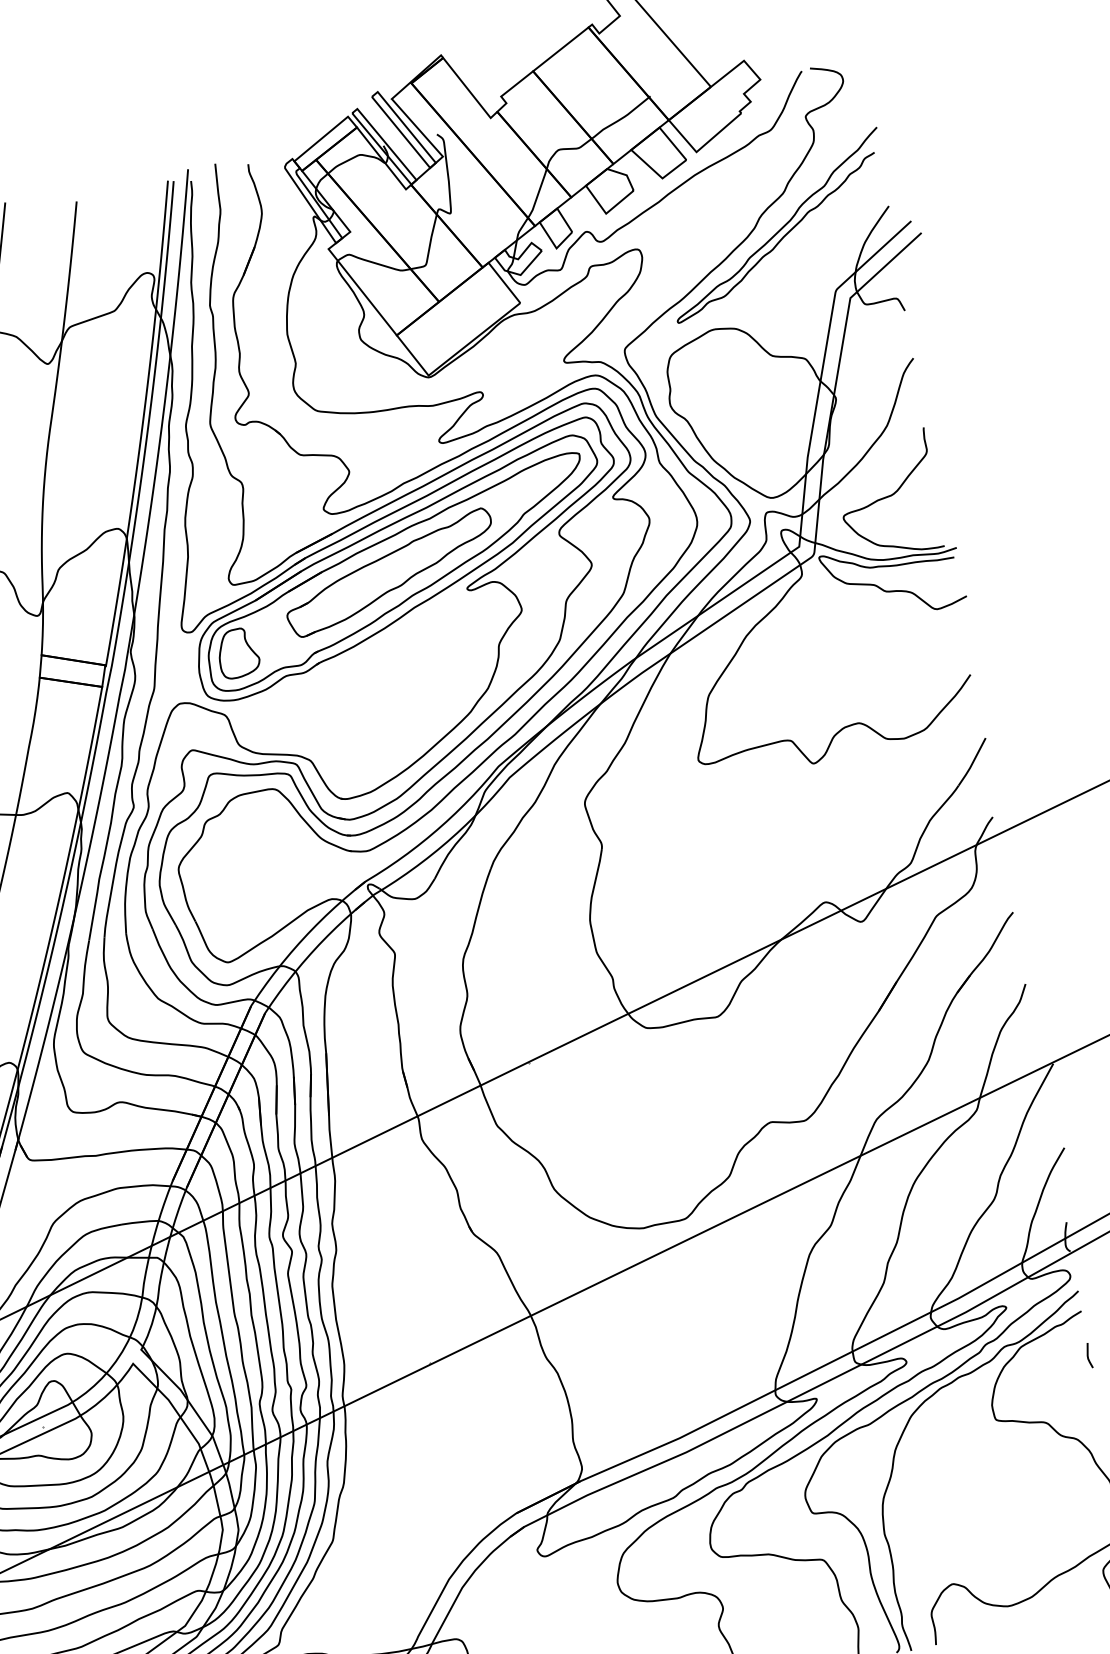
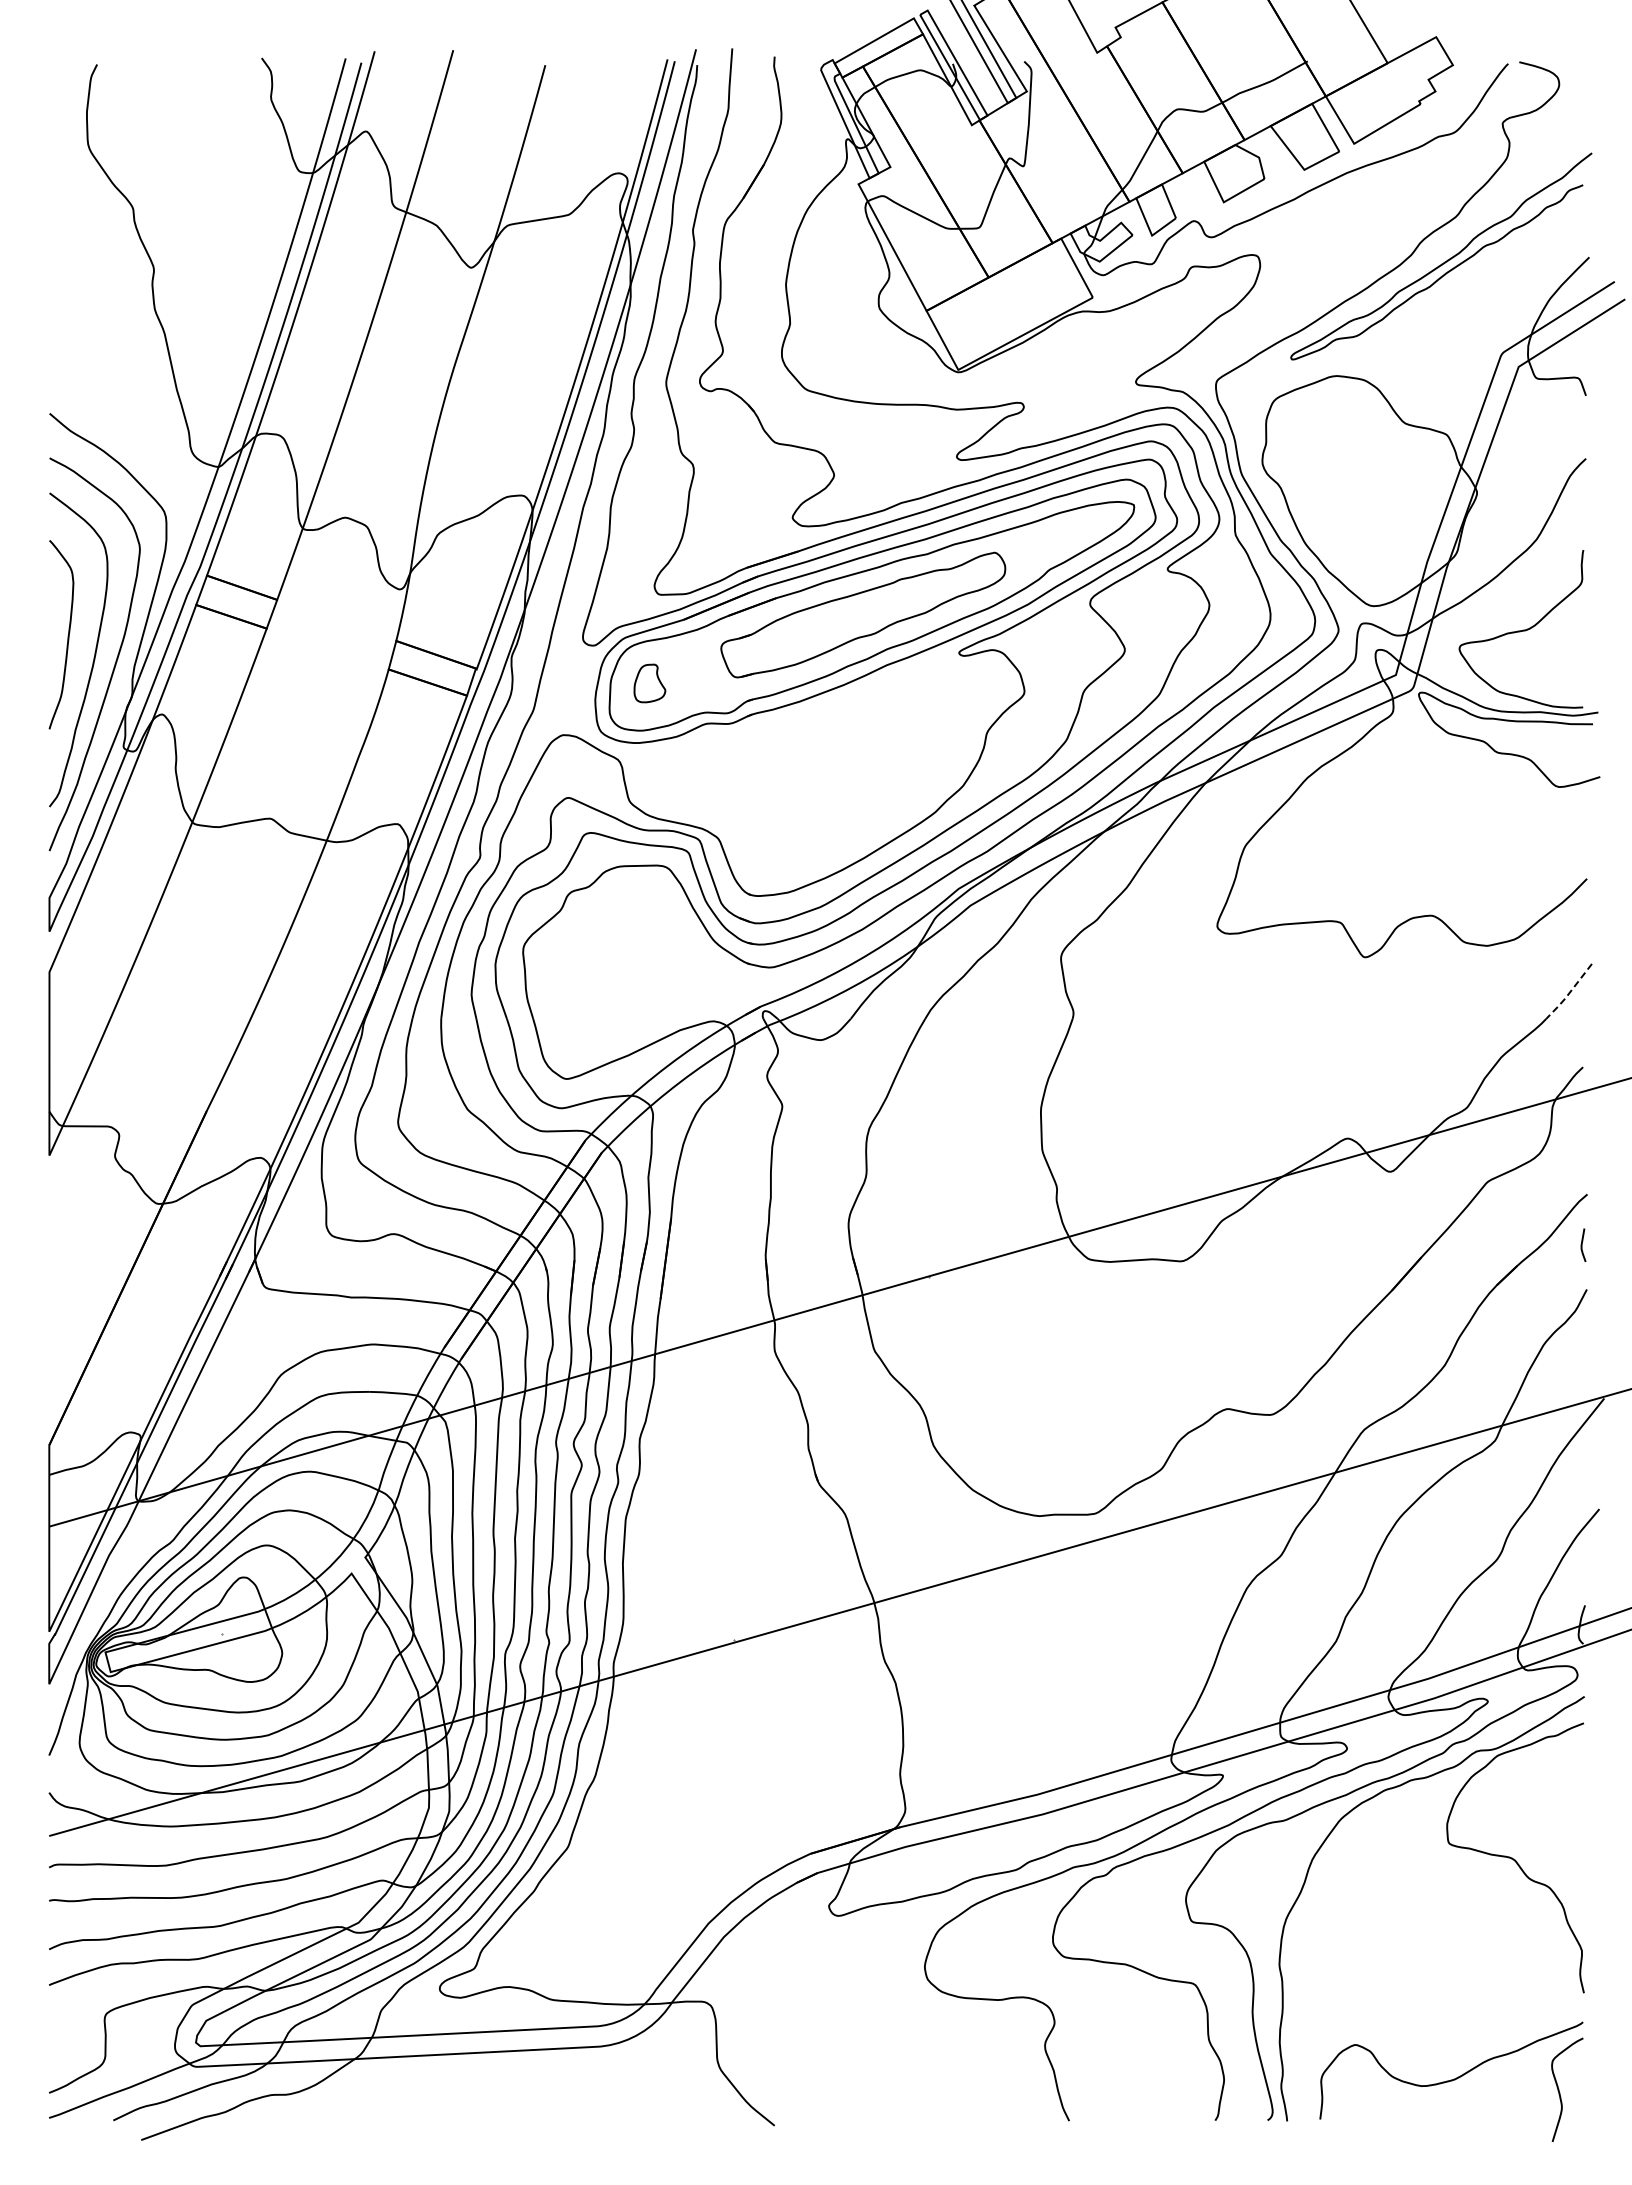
part: (238, 653) -> (649, 683), size x0.6
line: (972, 763) -> (1569, 993), solid -> dashed
line: (1088, 1355) -> (1582, 1244), moved

